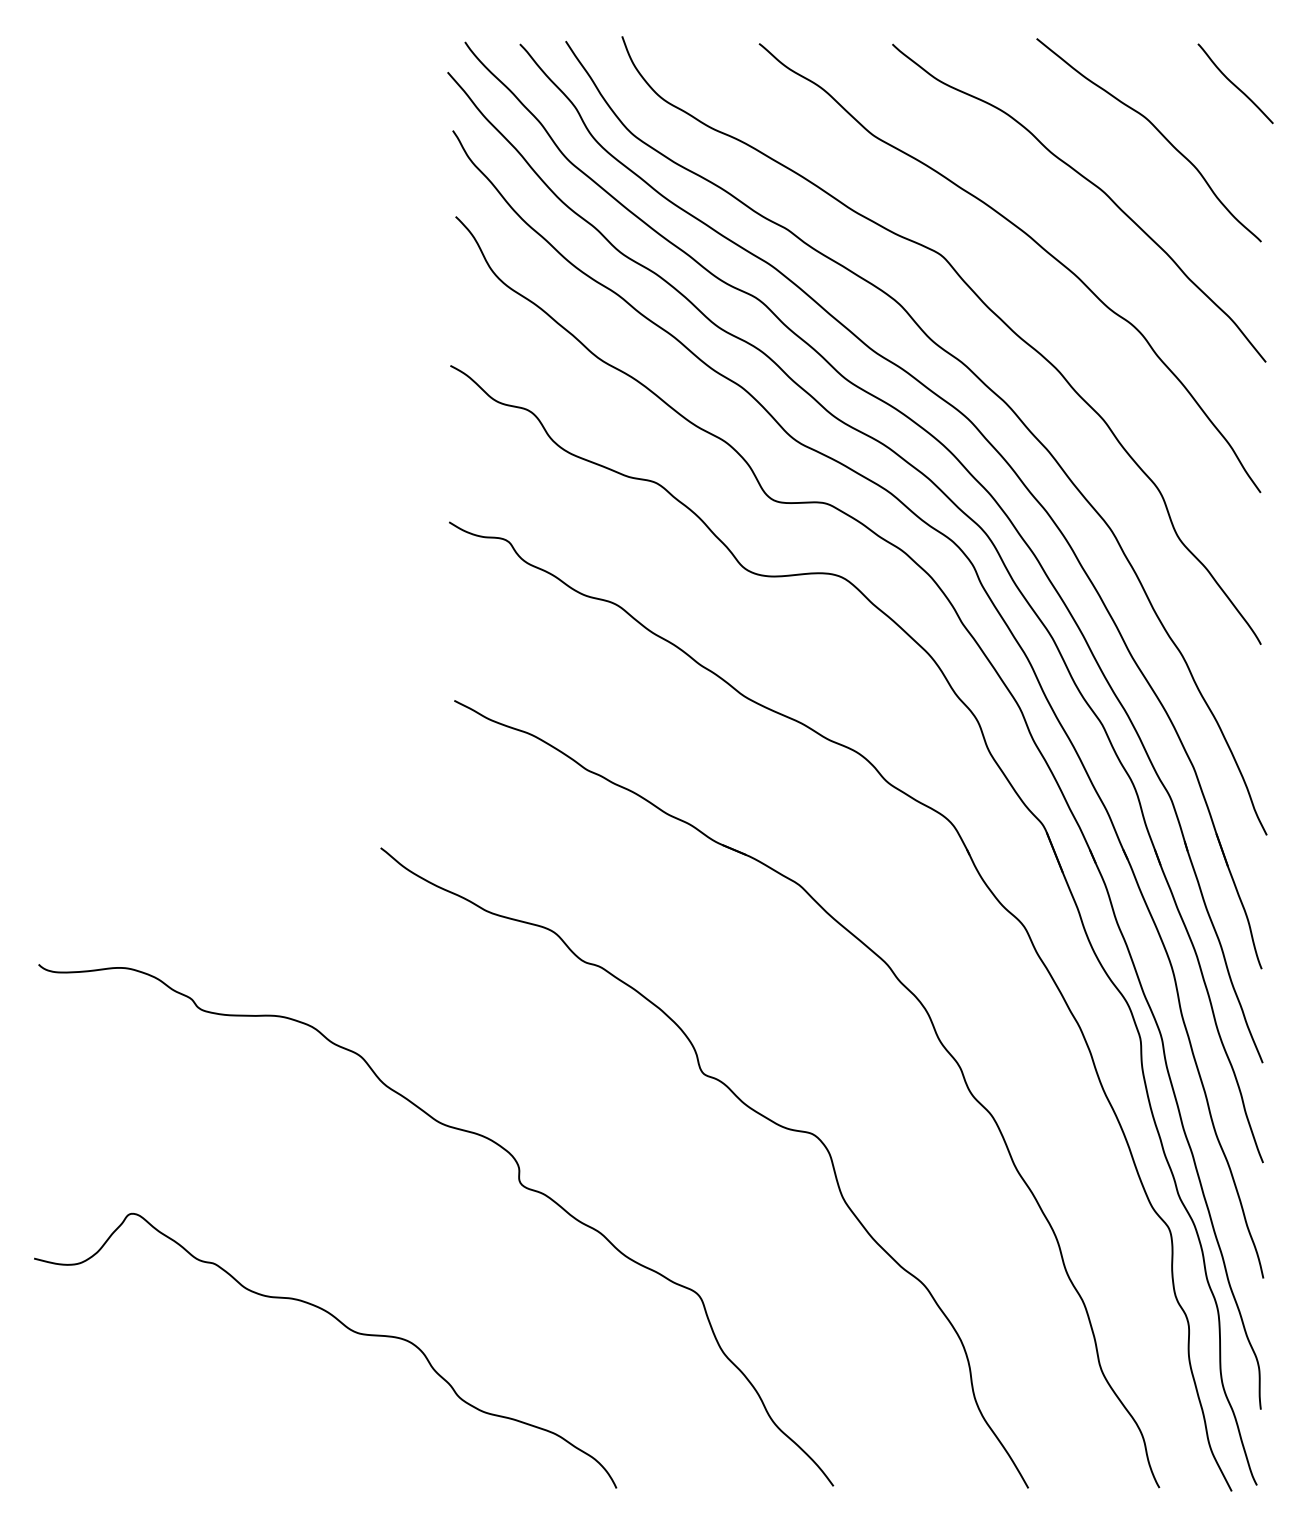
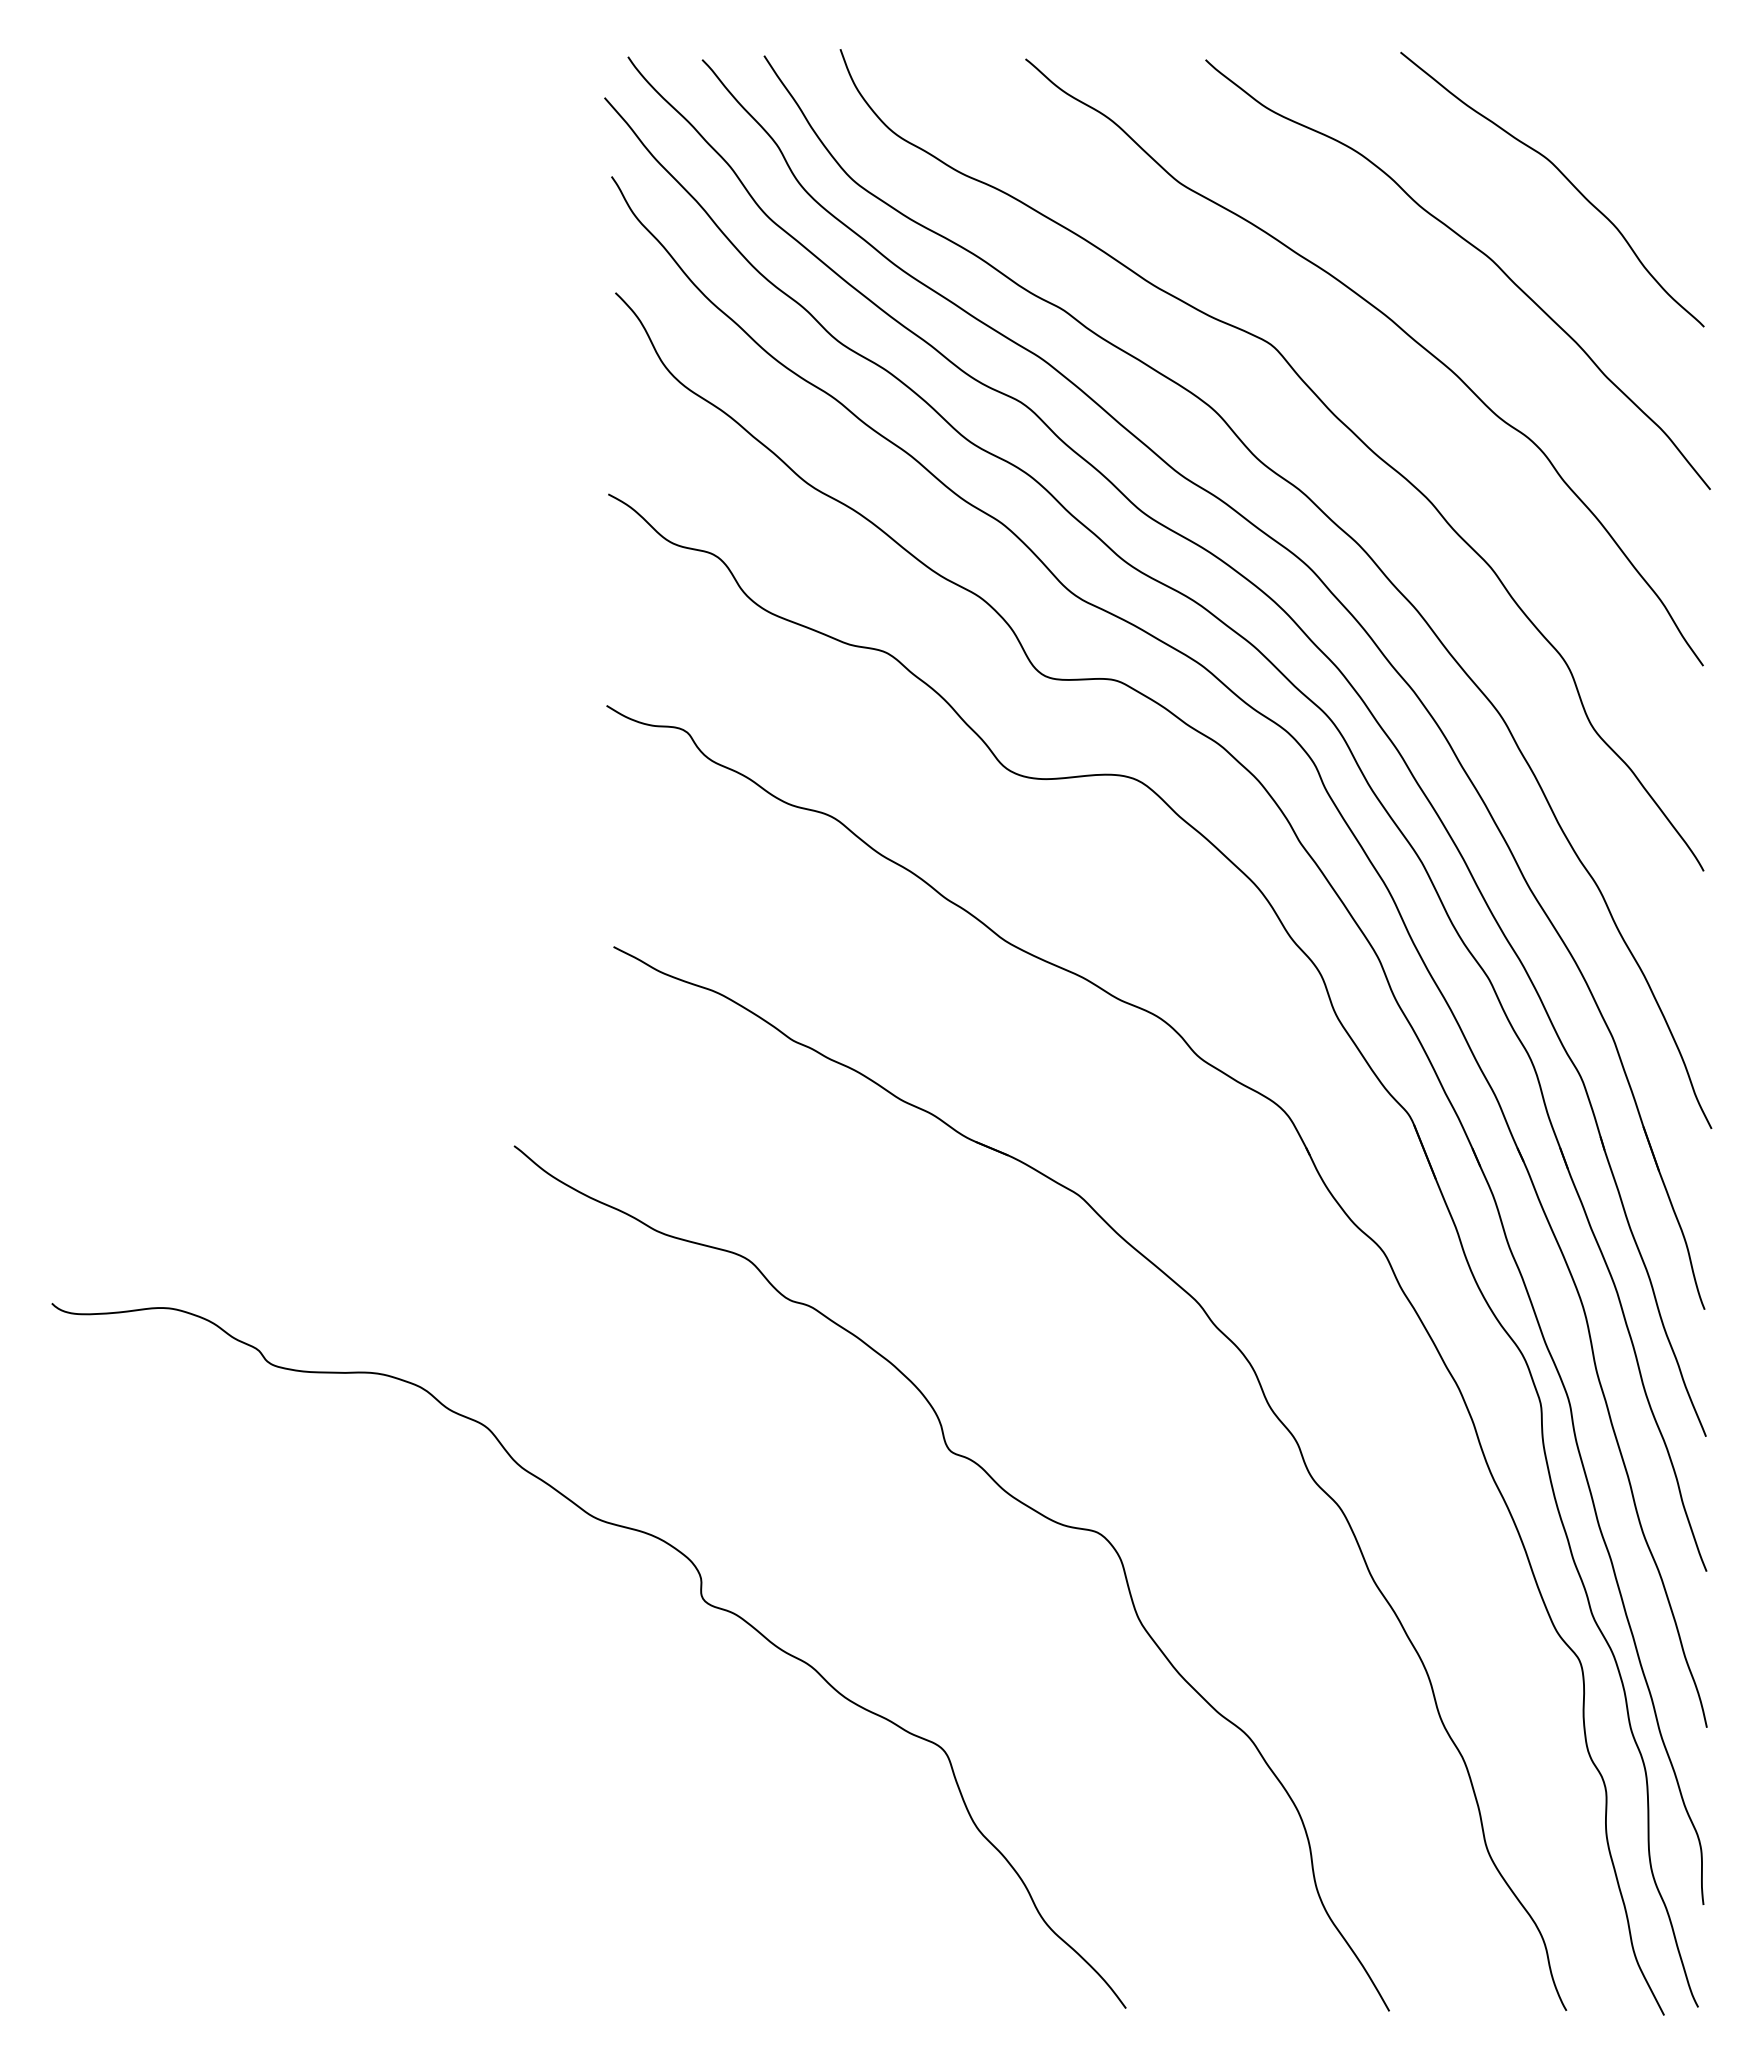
curve: (1234, 84) -> (1668, 114), removed
curve: (346, 1327) -> (467, 1794), removed

